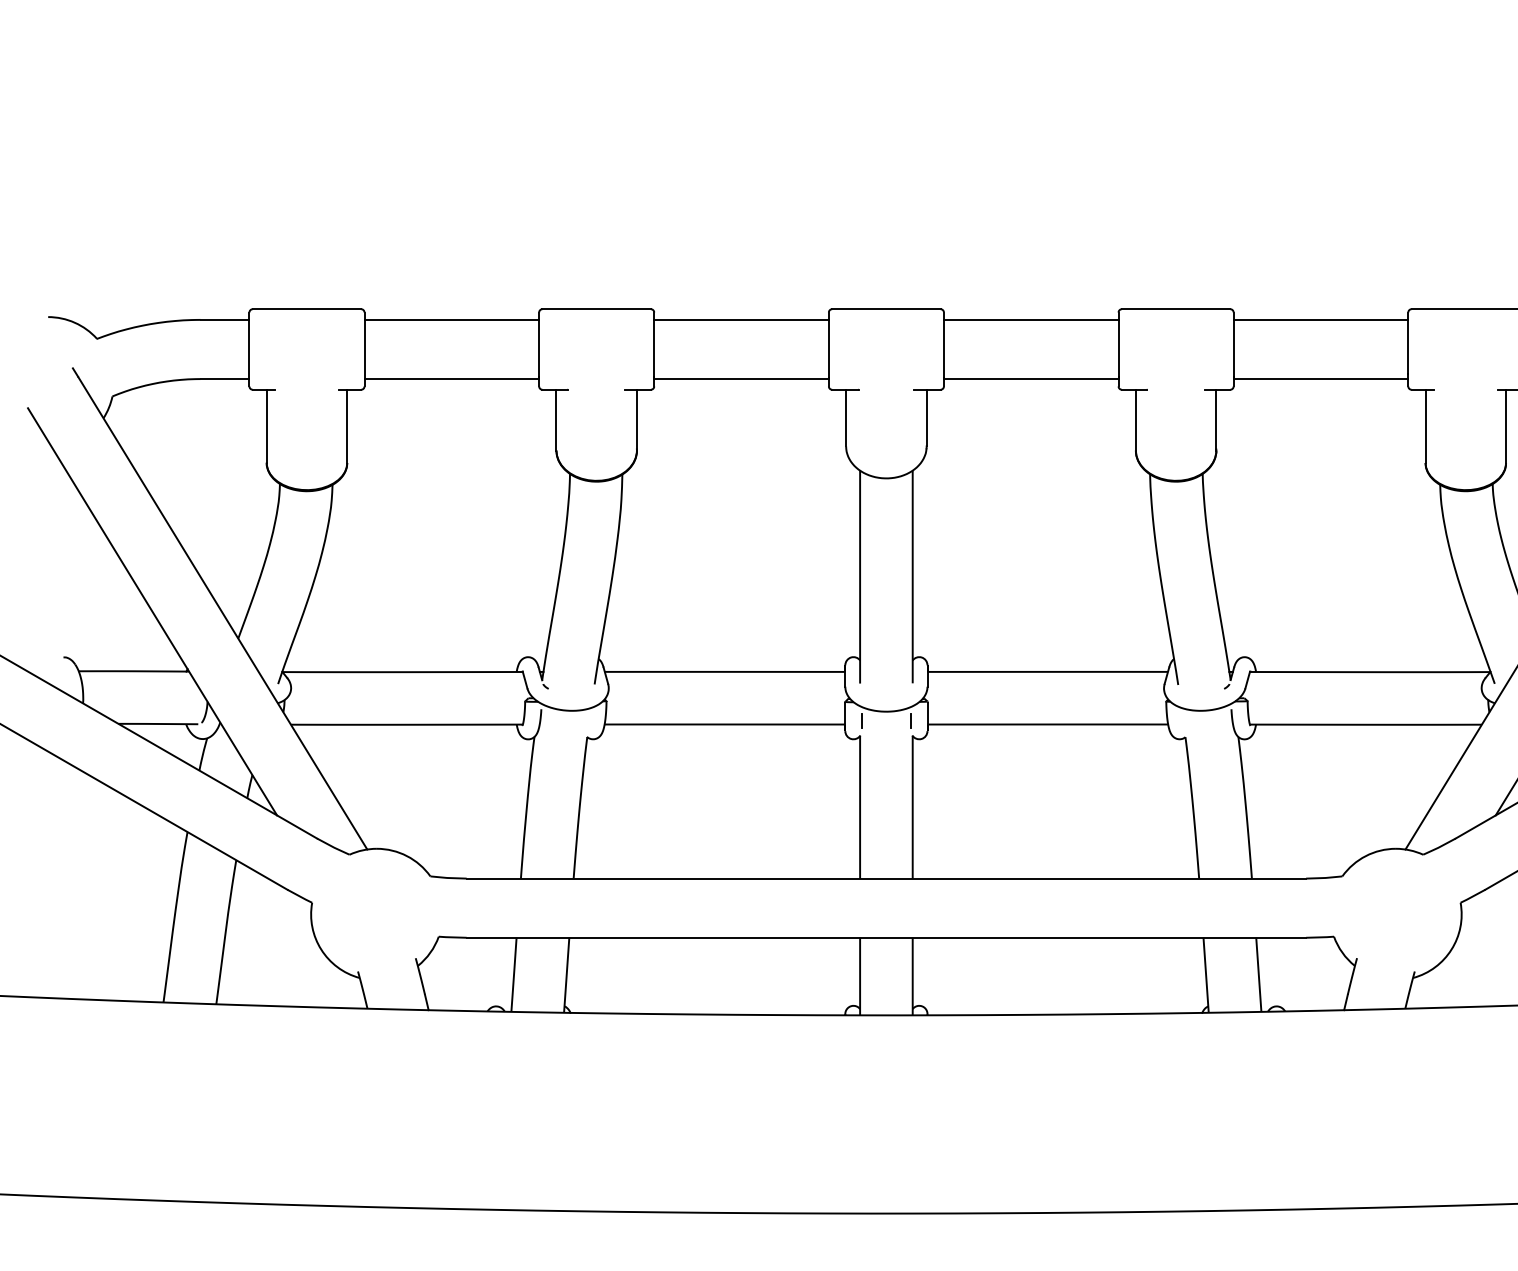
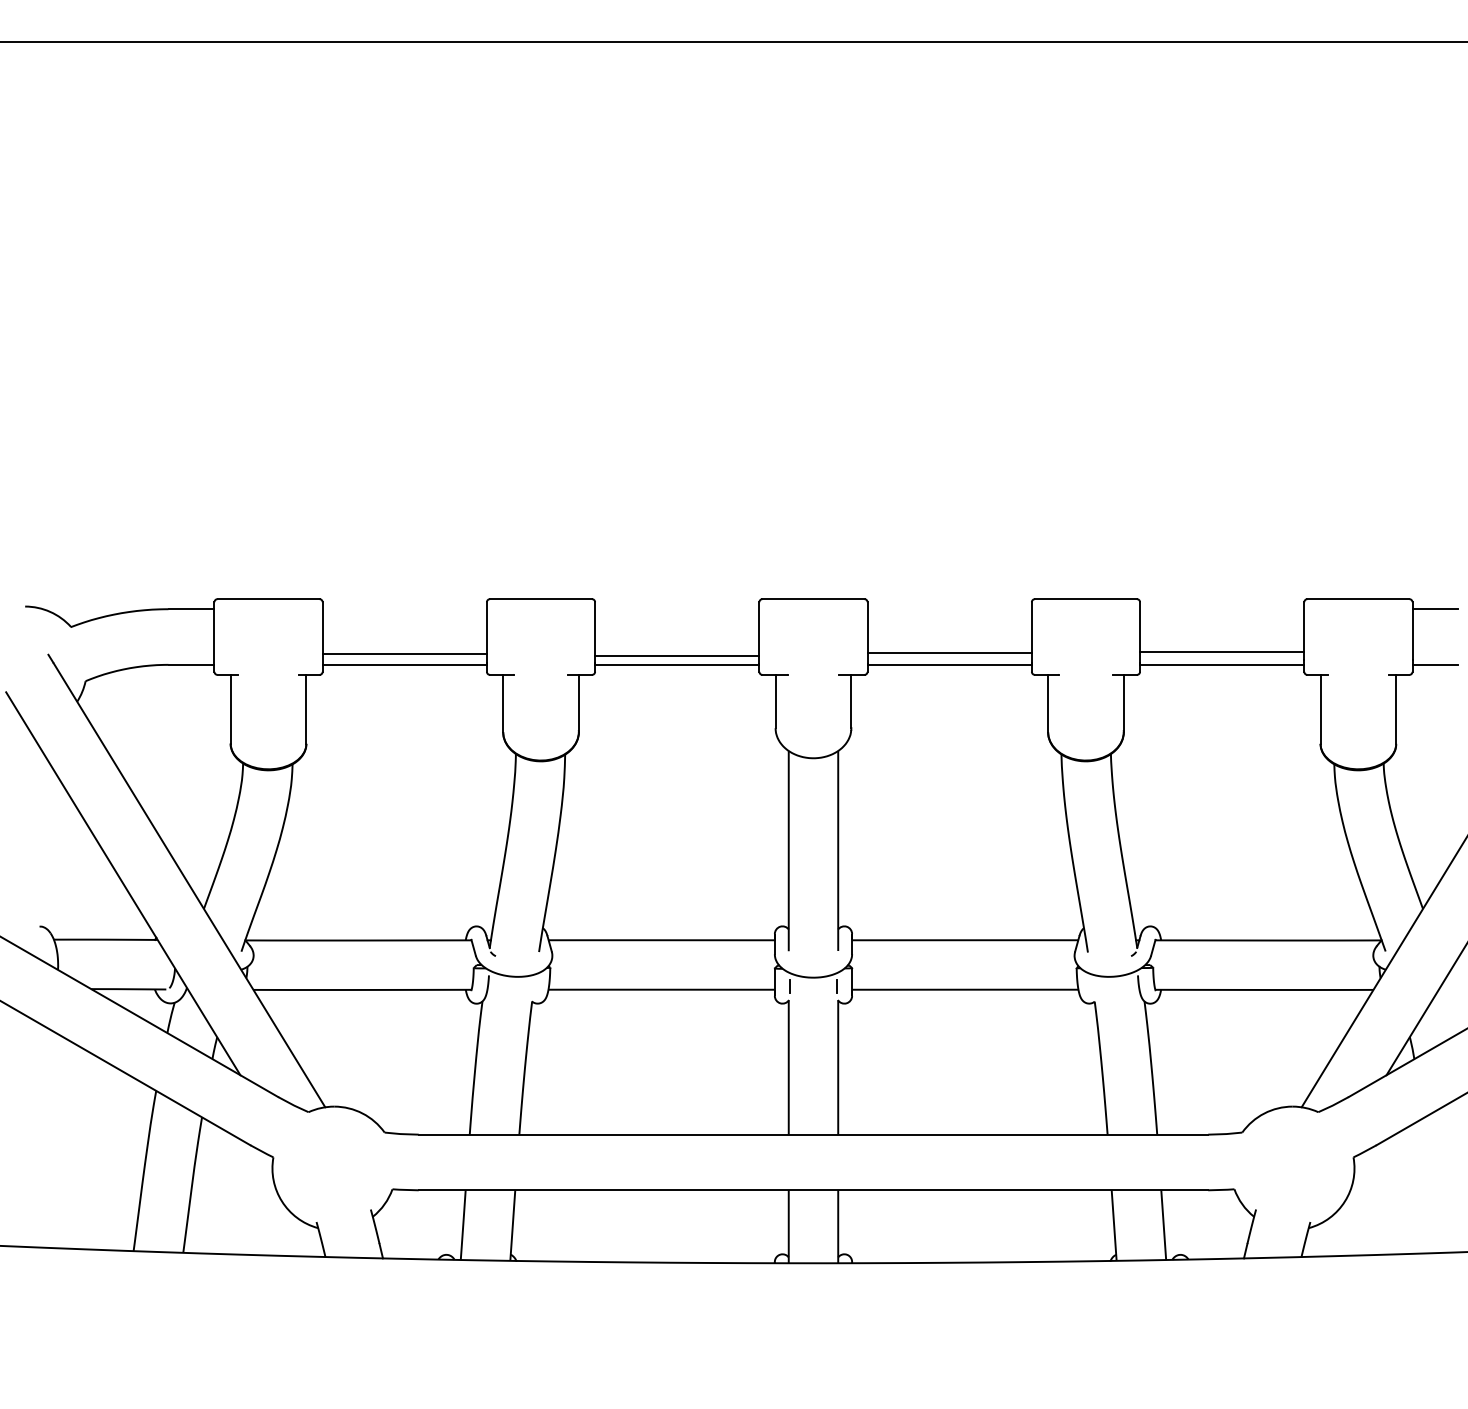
line: (451, 320) -> (404, 654), moved
line: (741, 320) -> (677, 656), moved
line: (1031, 320) -> (949, 653), moved
line: (1321, 320) -> (1222, 652), moved

